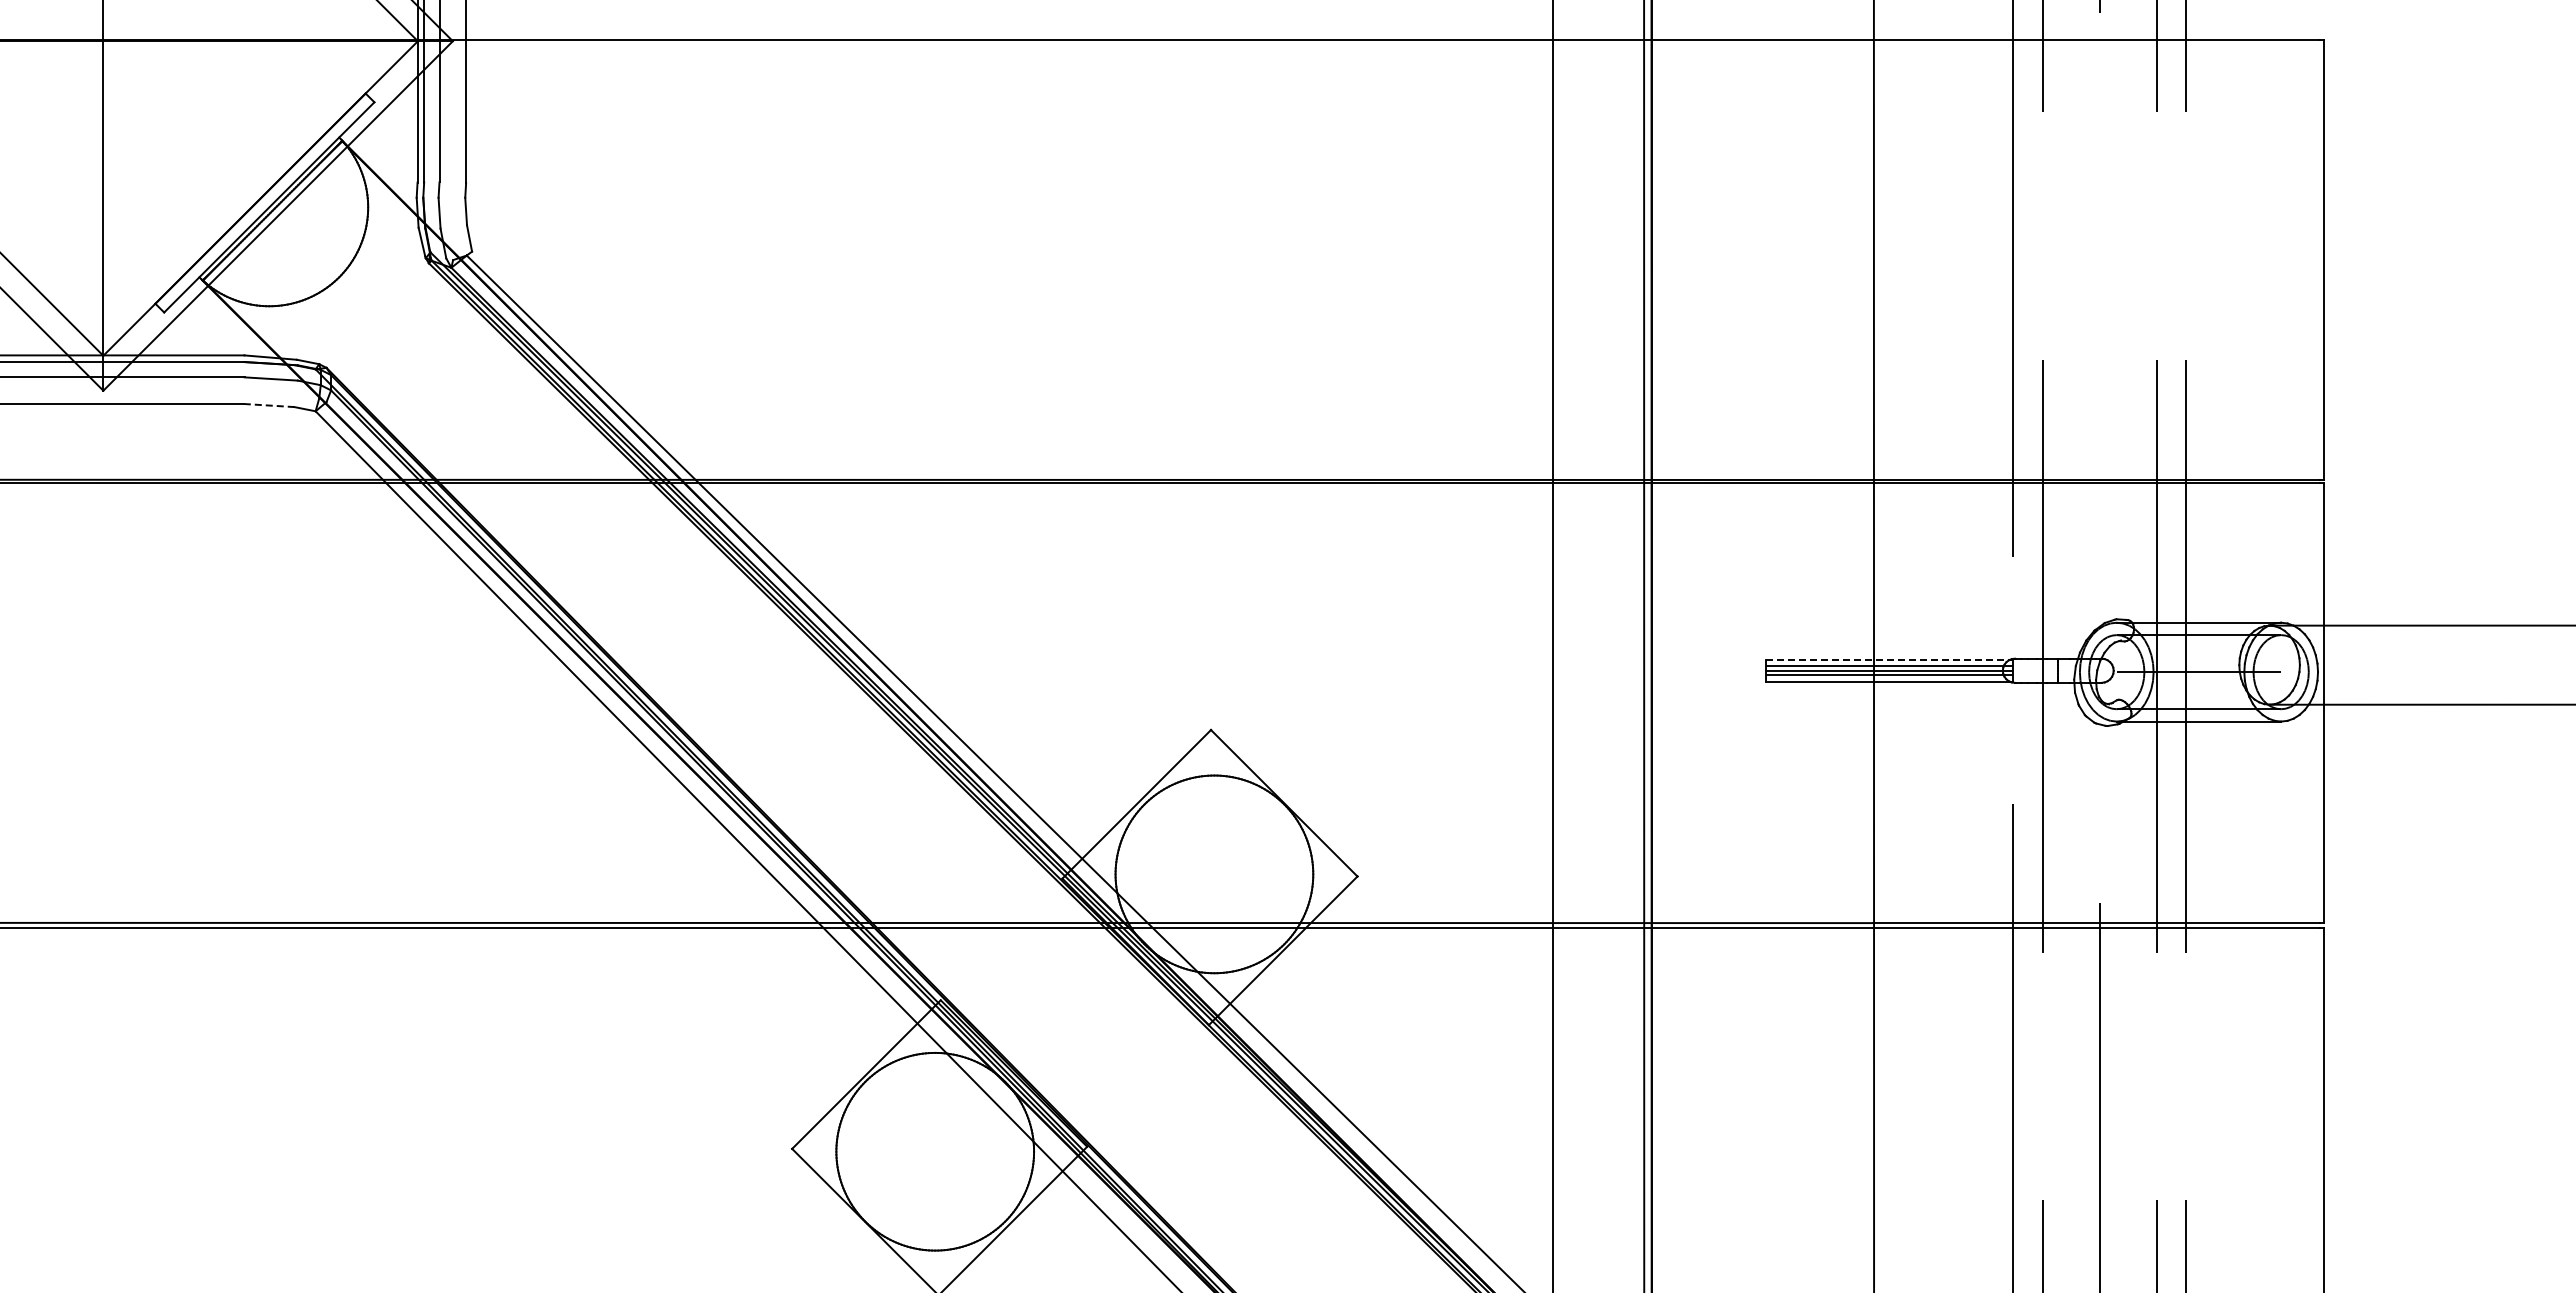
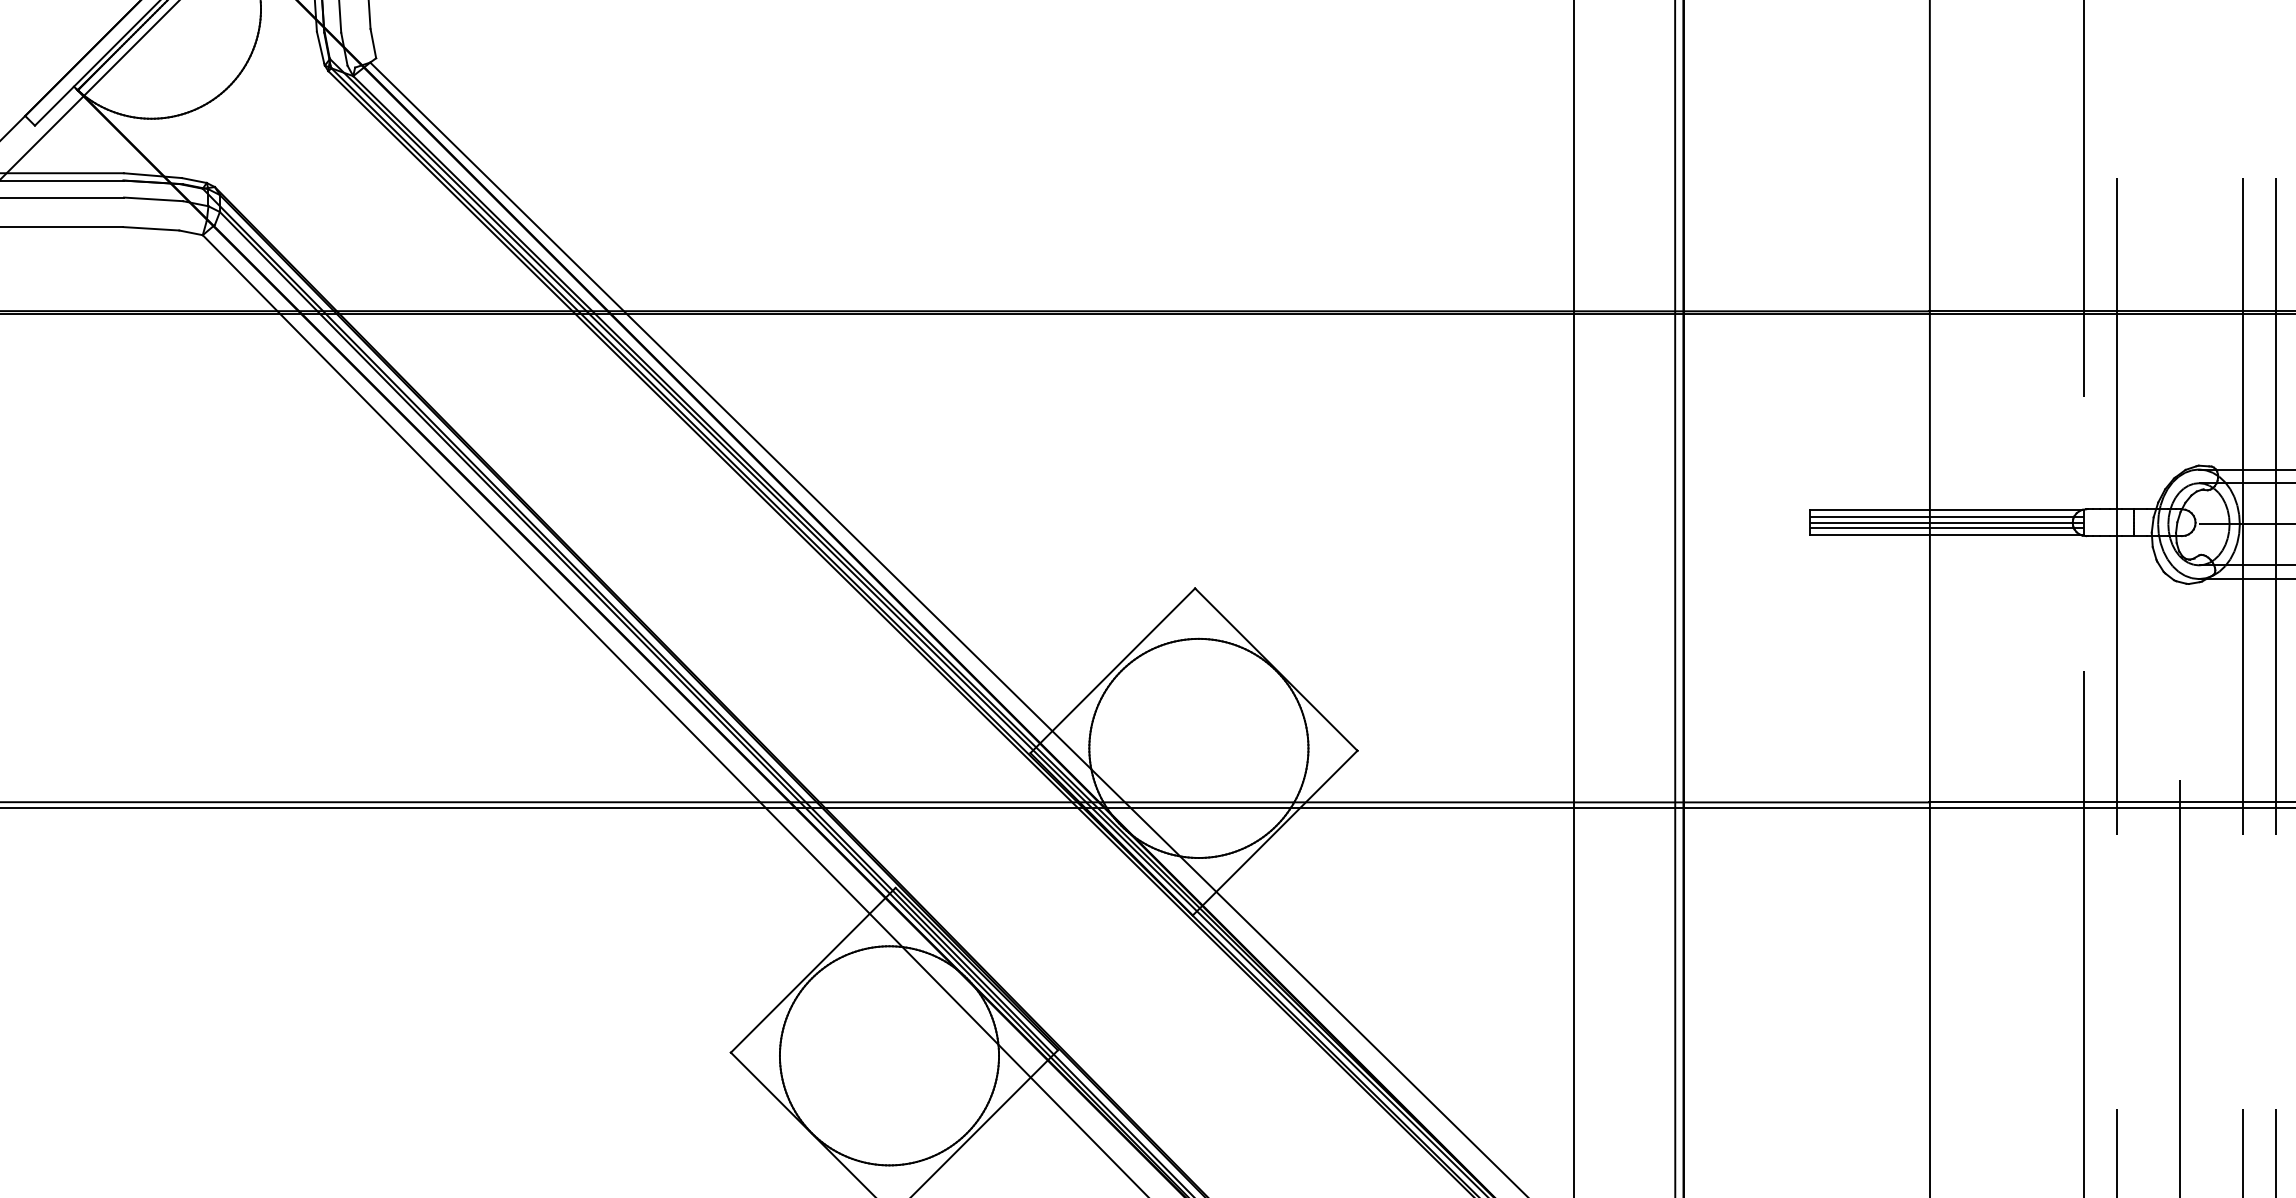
line: (269, 405) -> (151, 228), dashed -> solid
line: (1889, 659) -> (1947, 510), dashed -> solid

